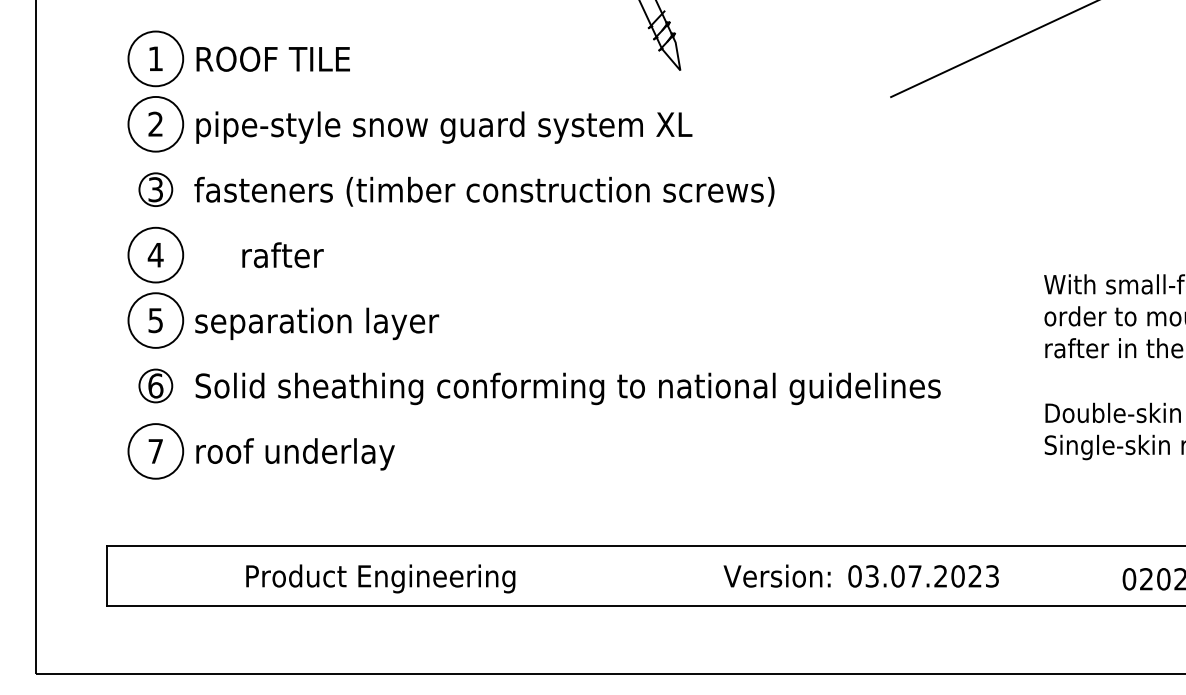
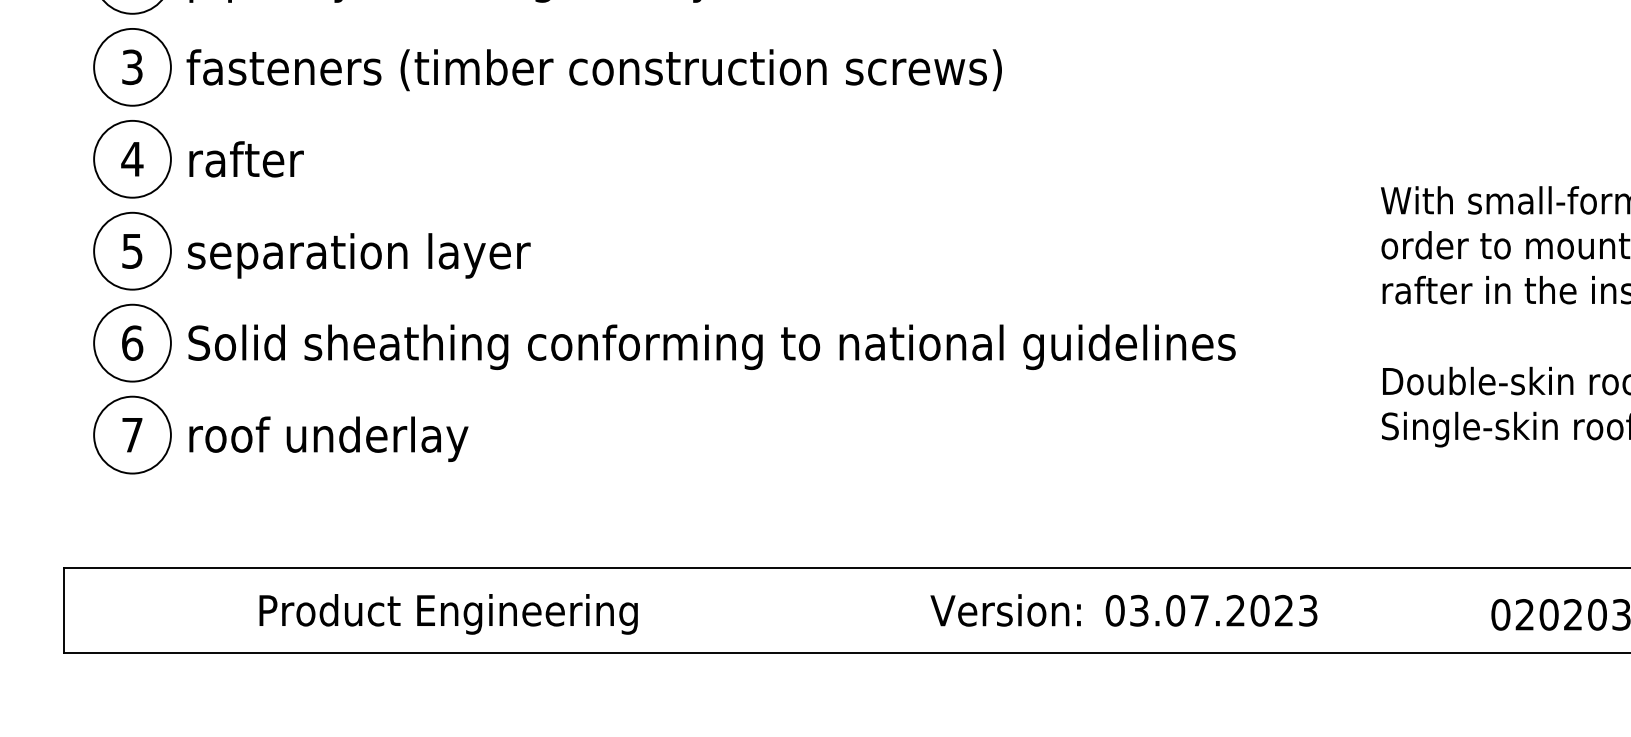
circle: (155, 189) -> (132, 67), size x1.67
text: (282, 255) -> (245, 159), moved
circle: (155, 385) -> (132, 342), size x1.67

